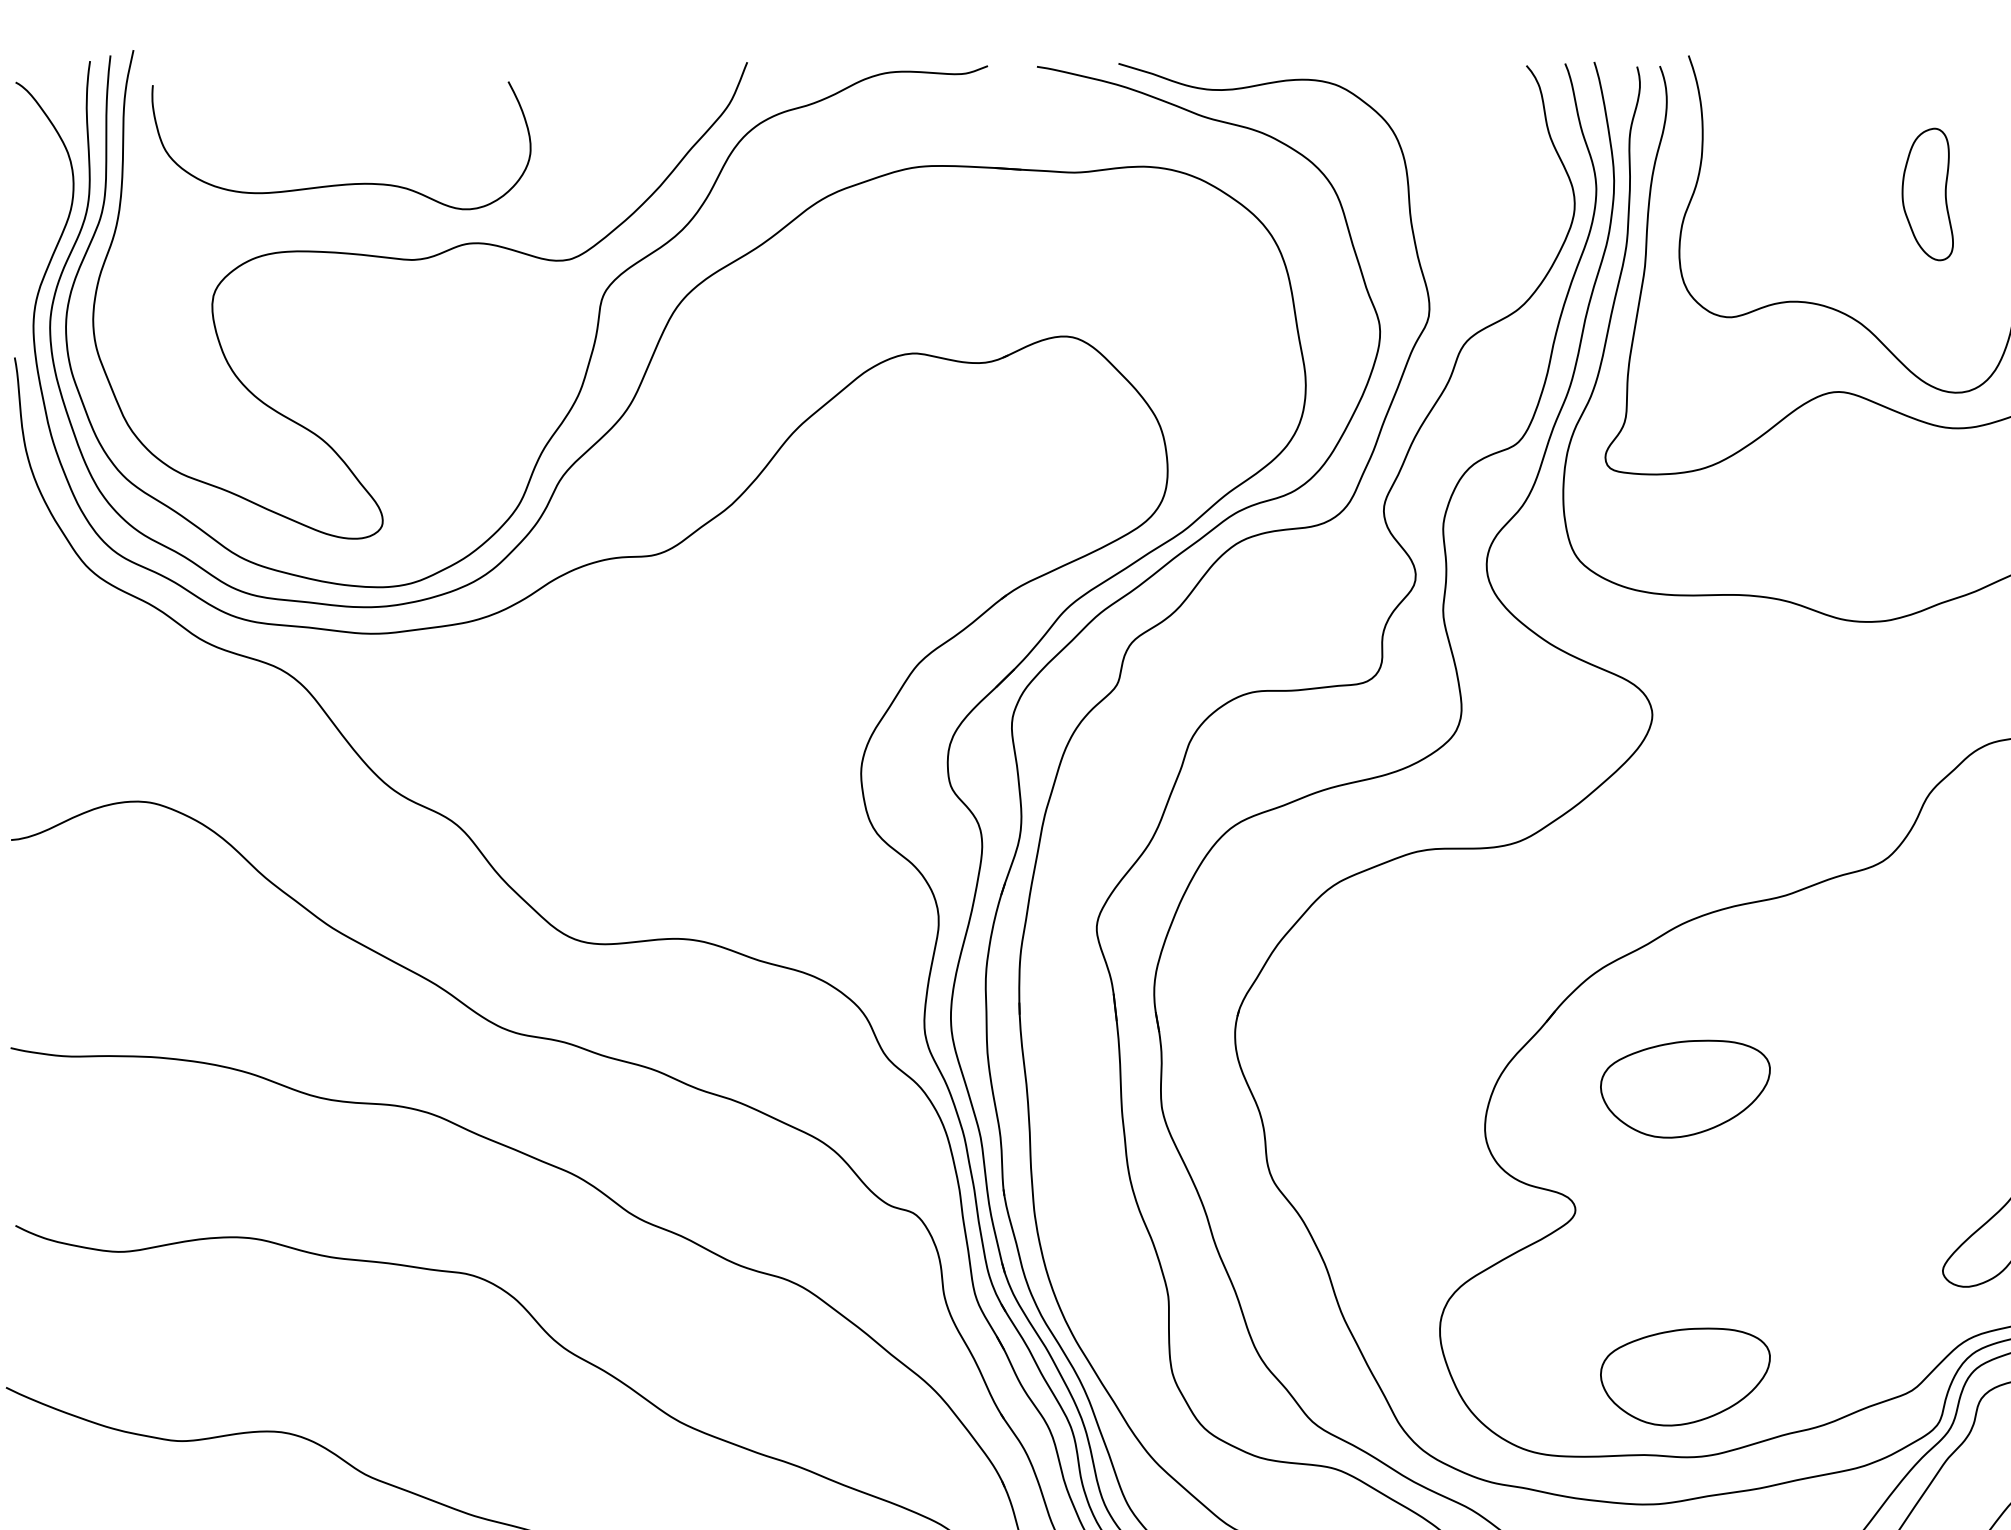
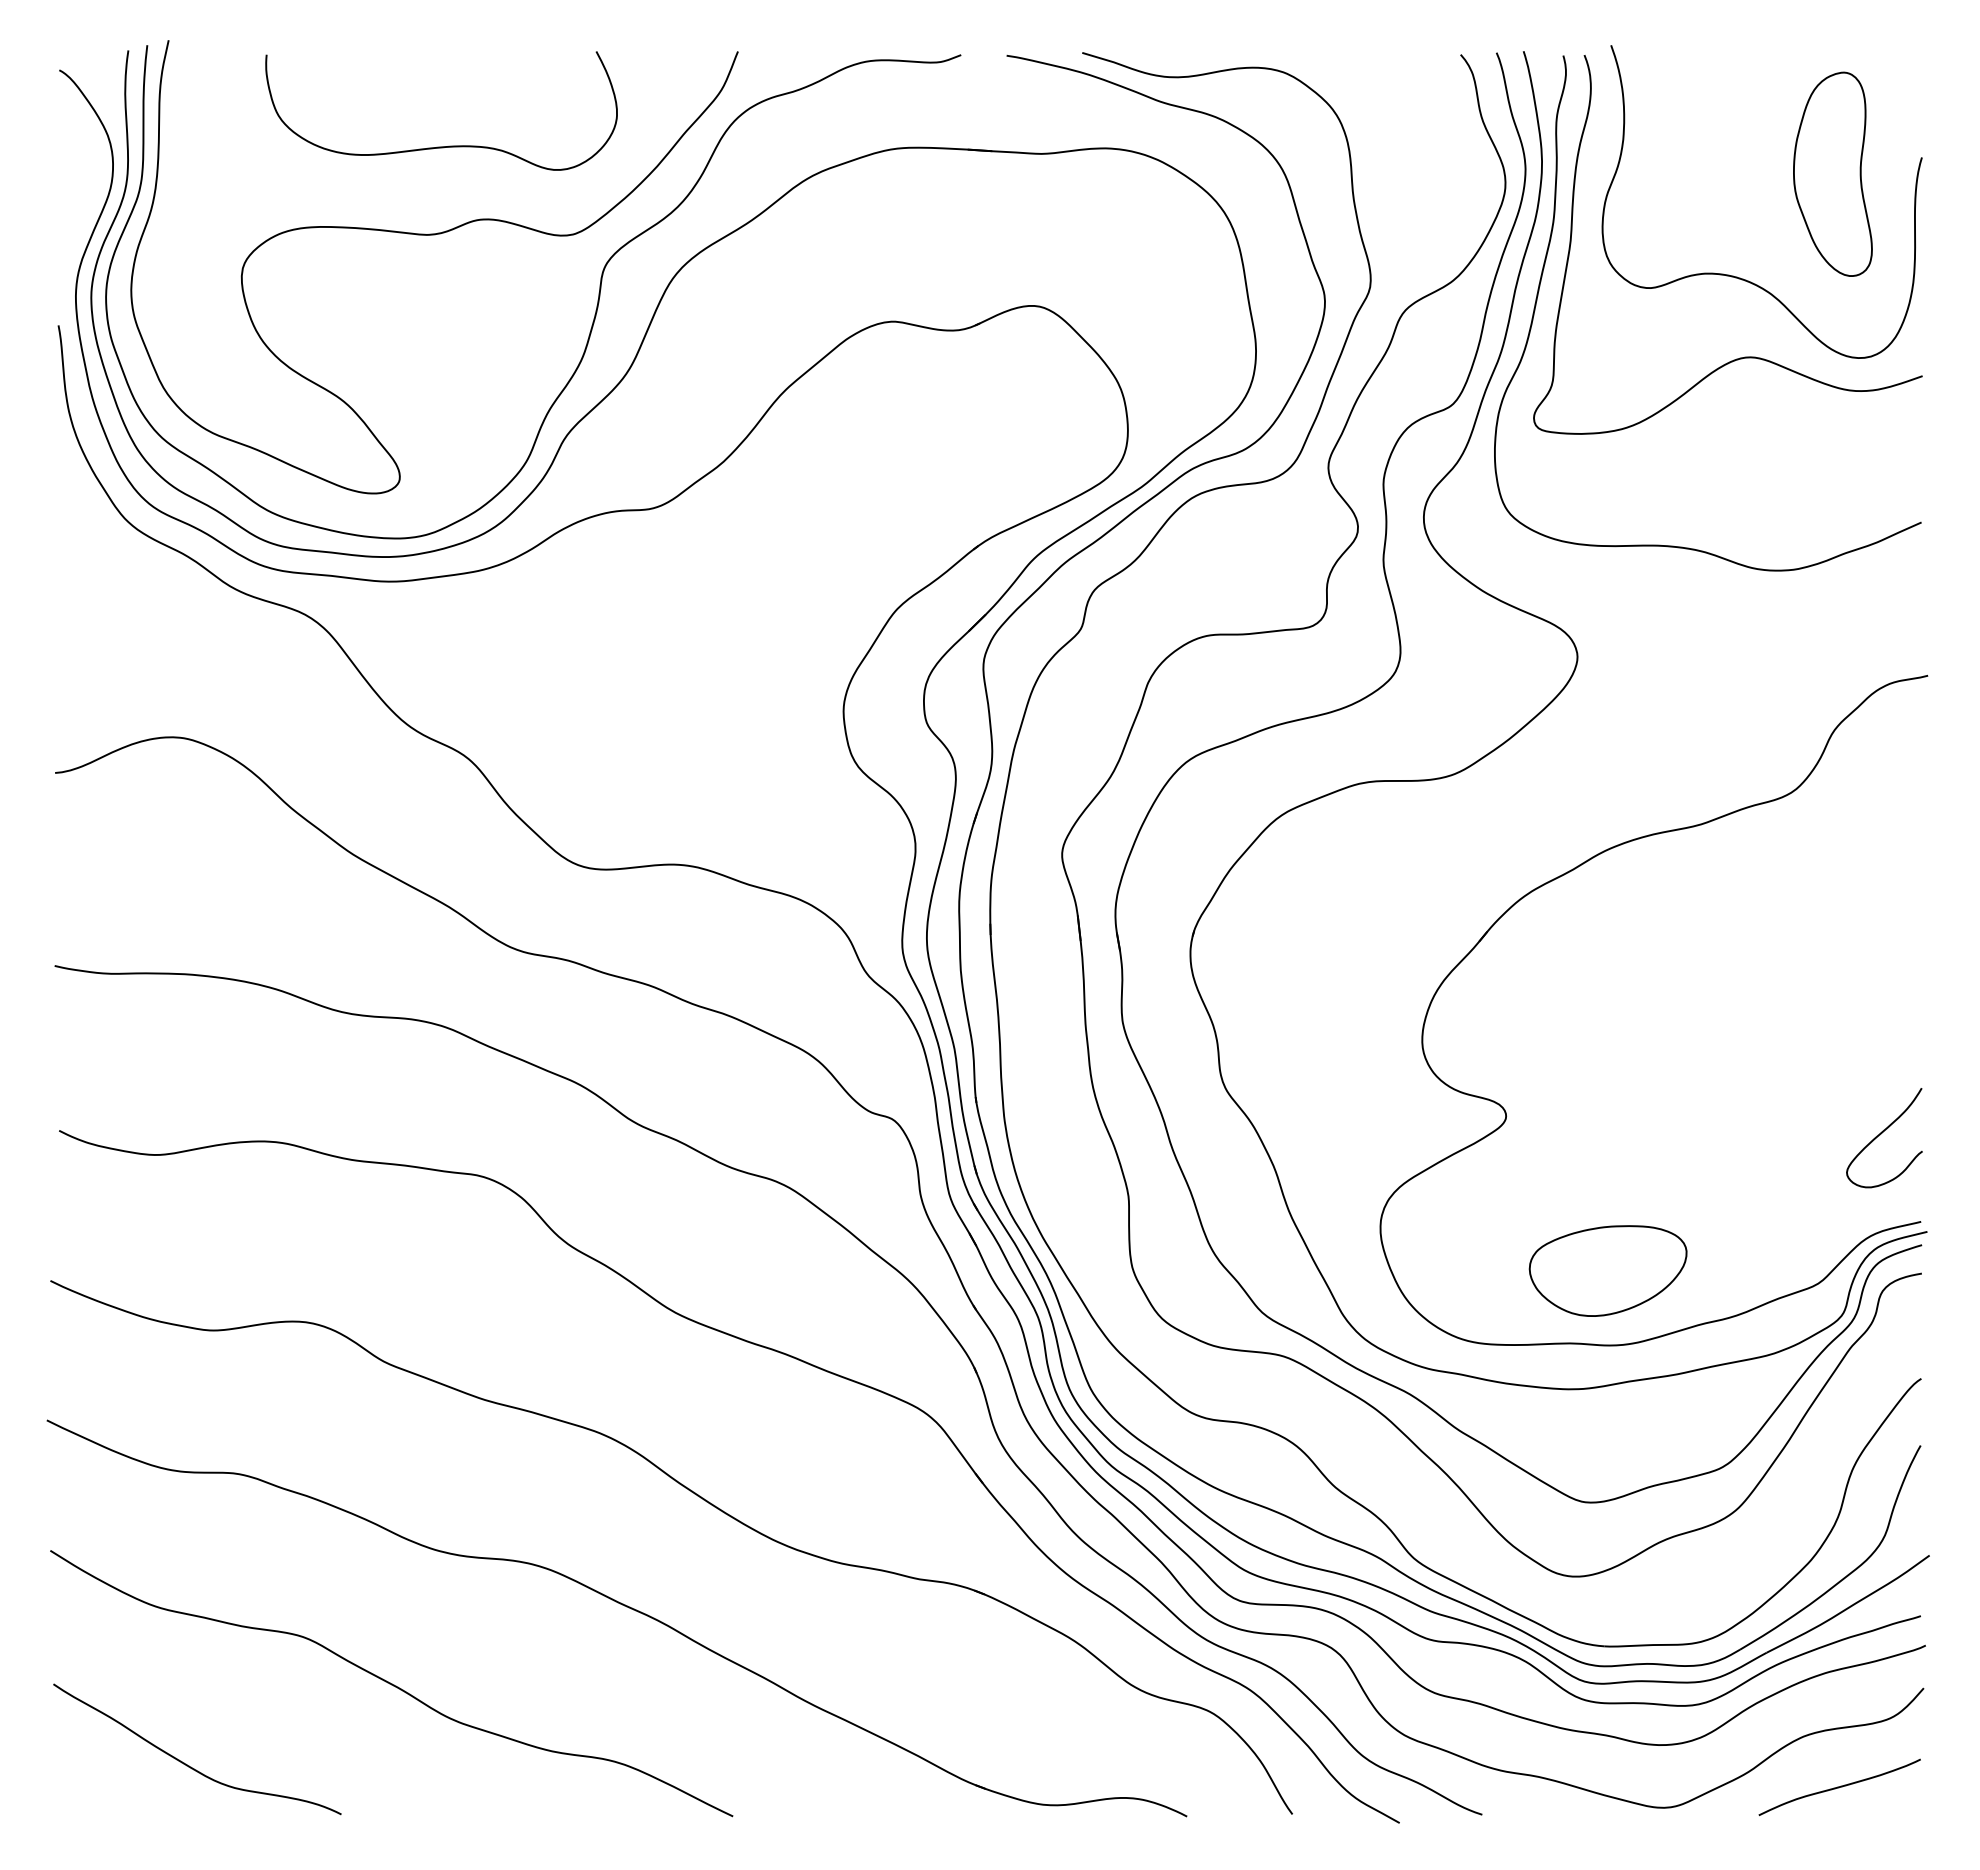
curve: (350, 182) -> (449, 145), moved
part: (1927, 193) -> (1832, 173), size x1.67
part: (1684, 1088) -> (1607, 1003), removed

